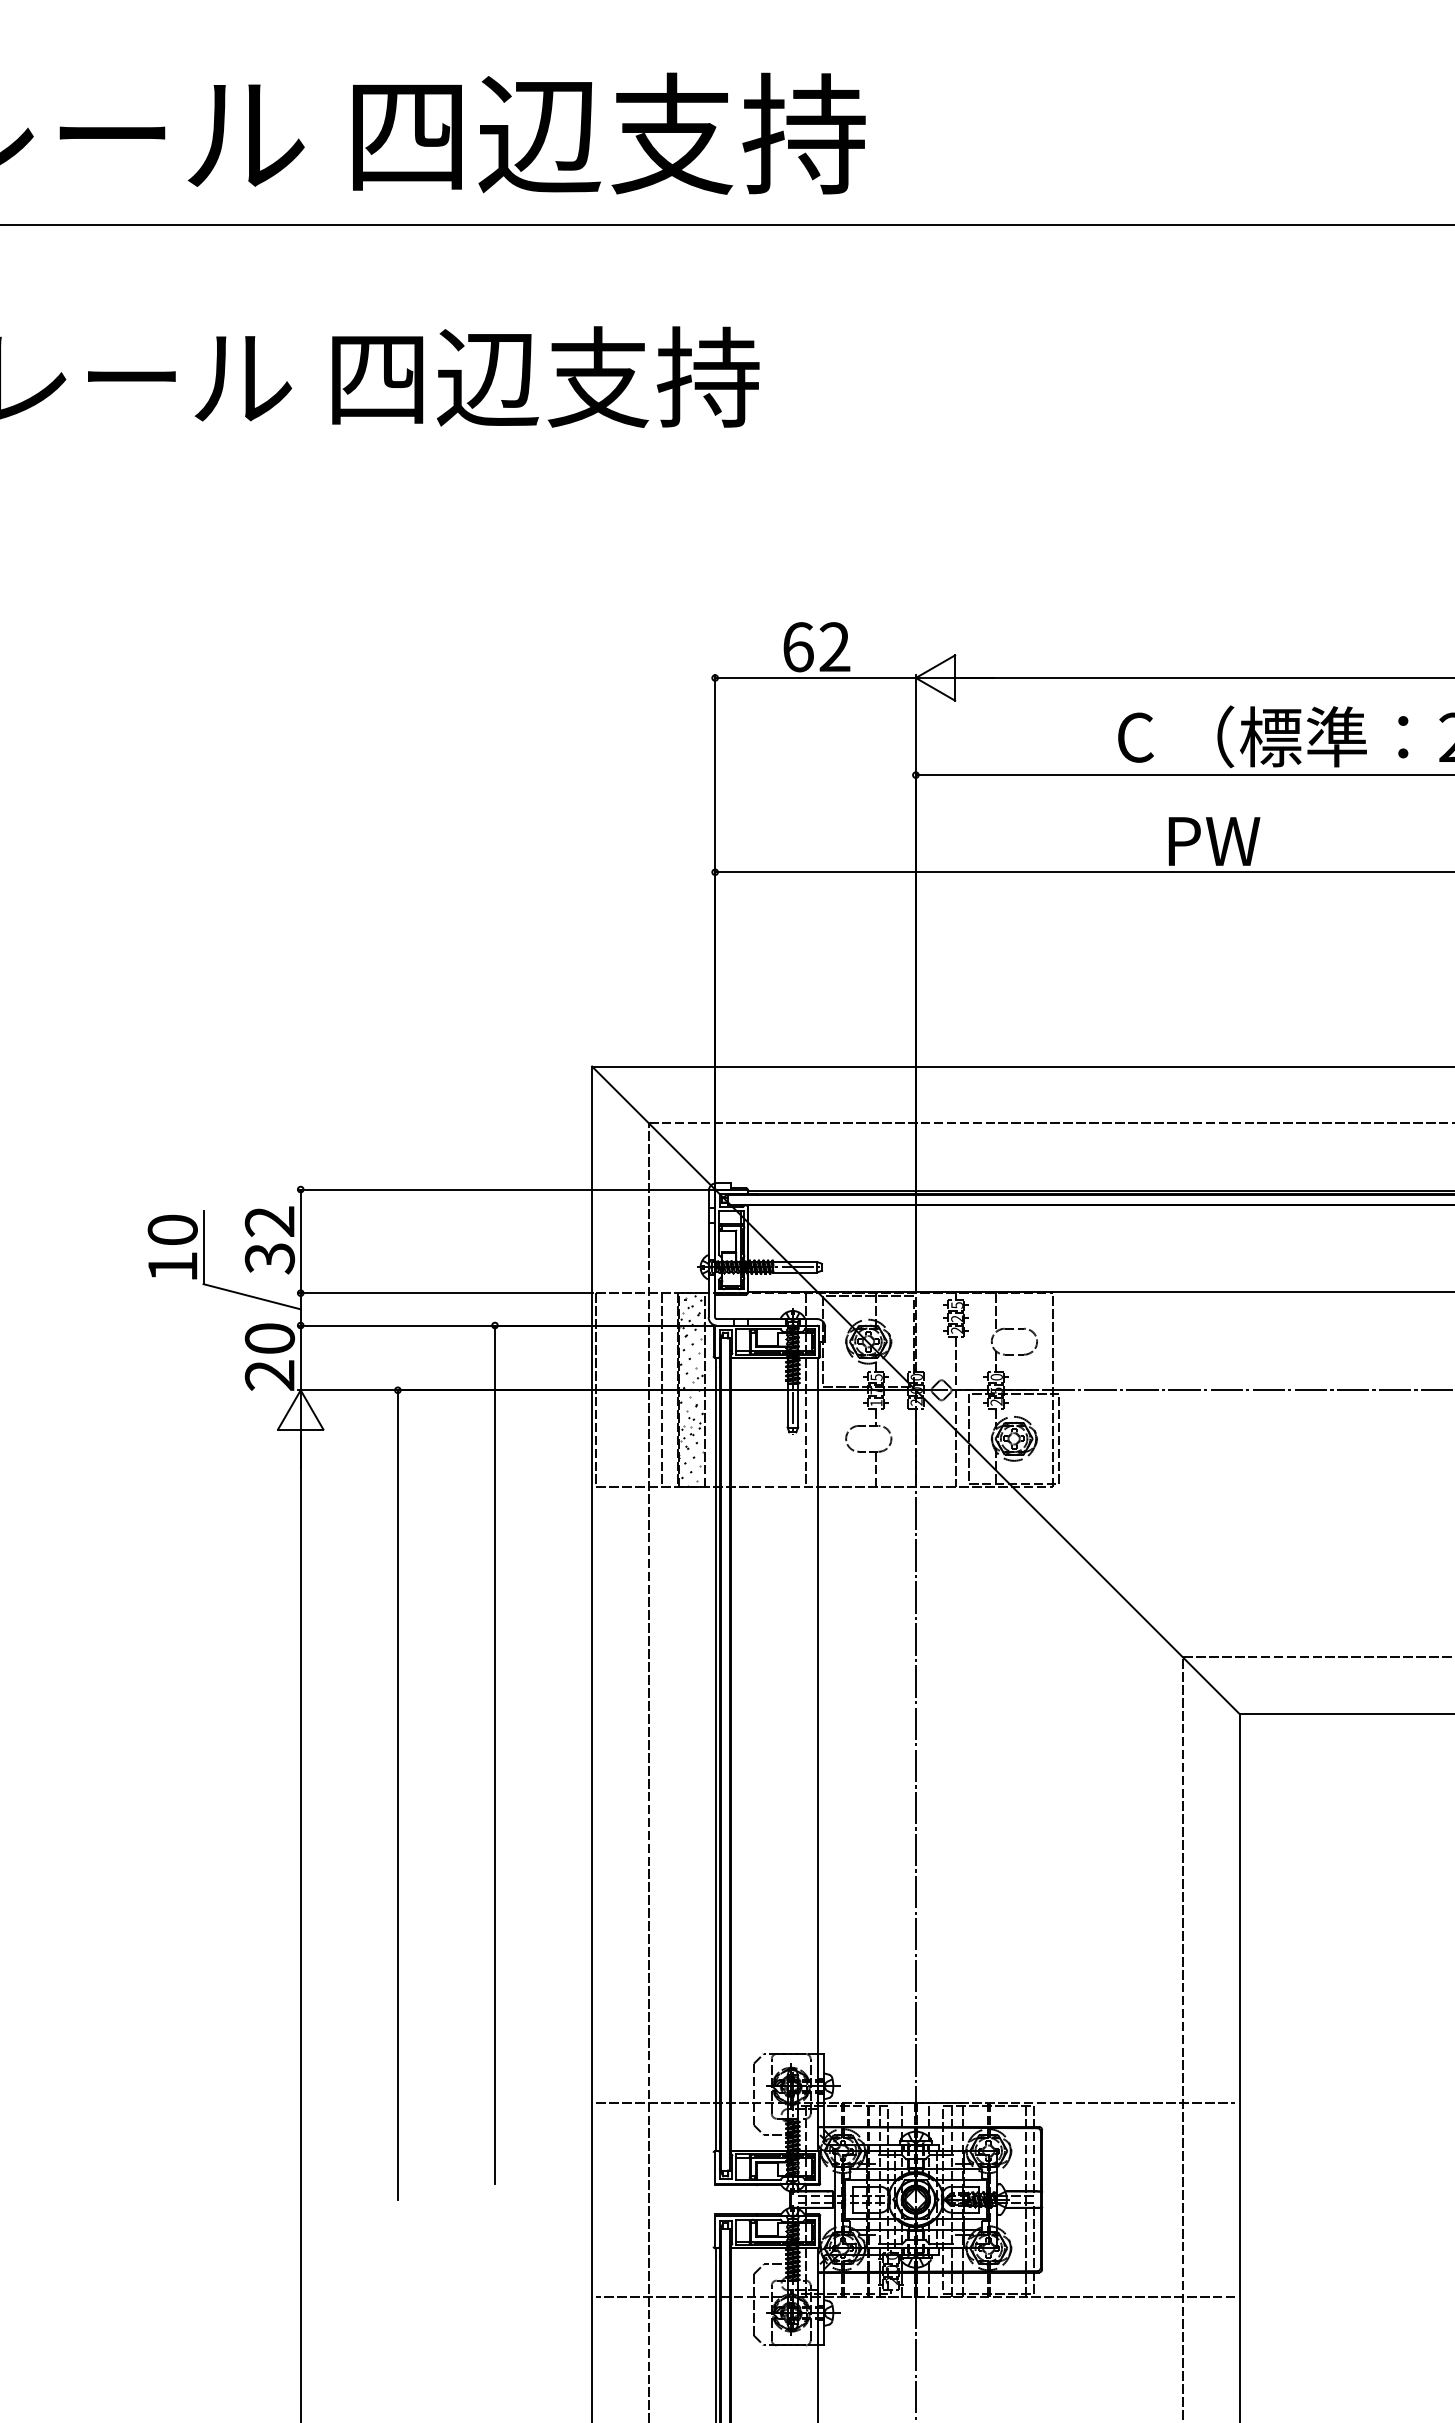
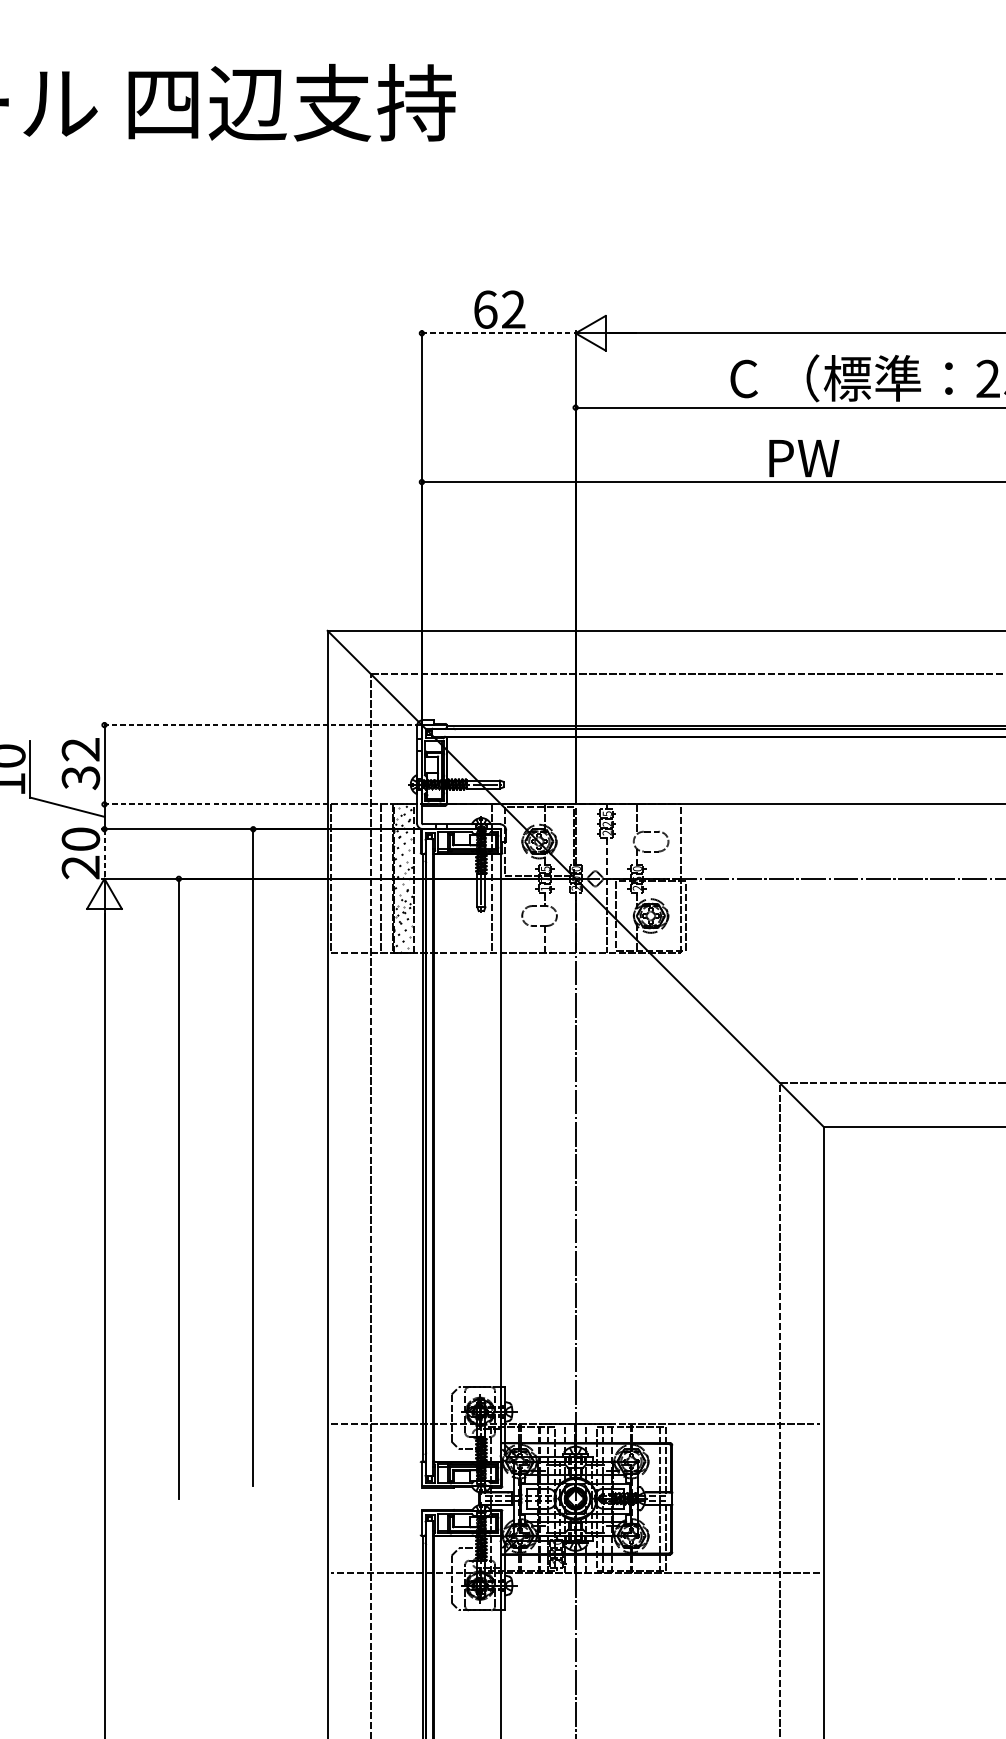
line: (816, 678) -> (499, 333), solid -> dashed
line: (505, 1189) -> (261, 725), solid -> dashed
line: (445, 1293) -> (215, 804), solid -> dashed
line: (300, 1358) -> (104, 854), solid -> dashed

